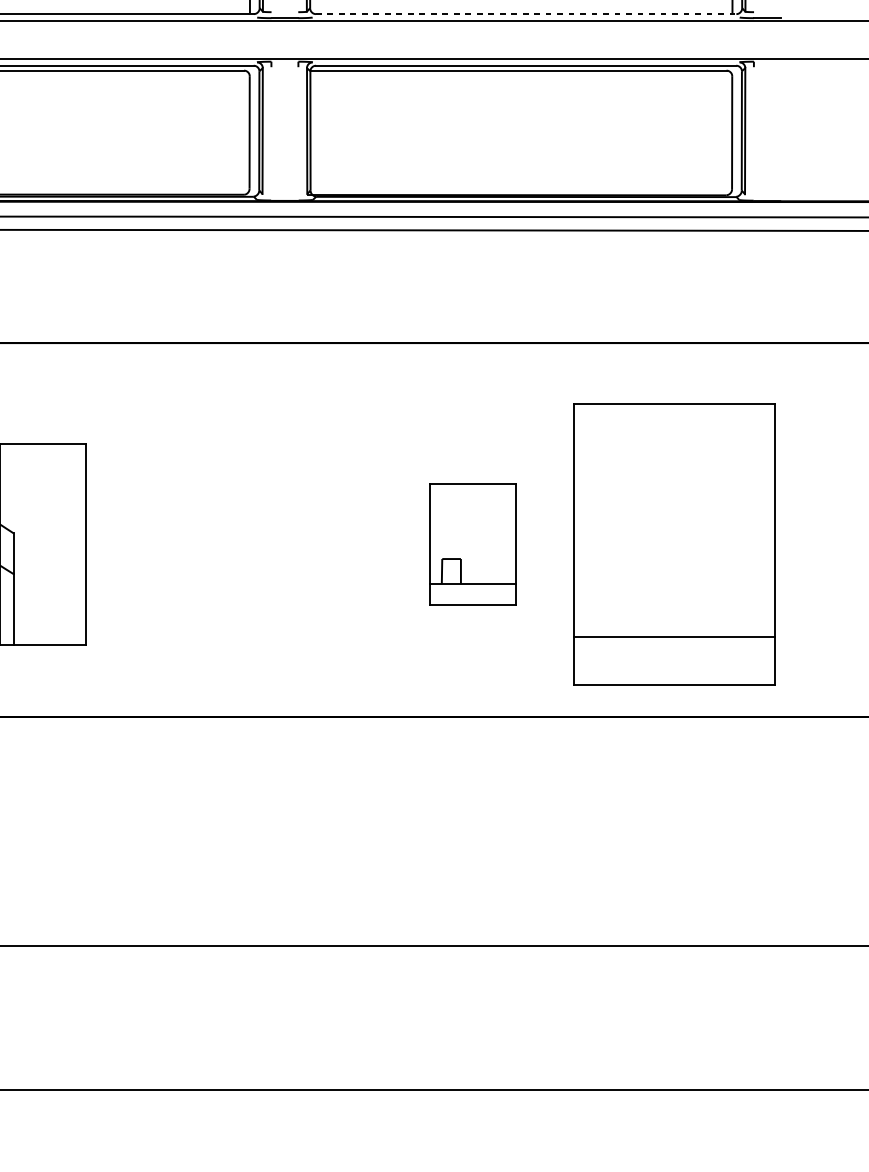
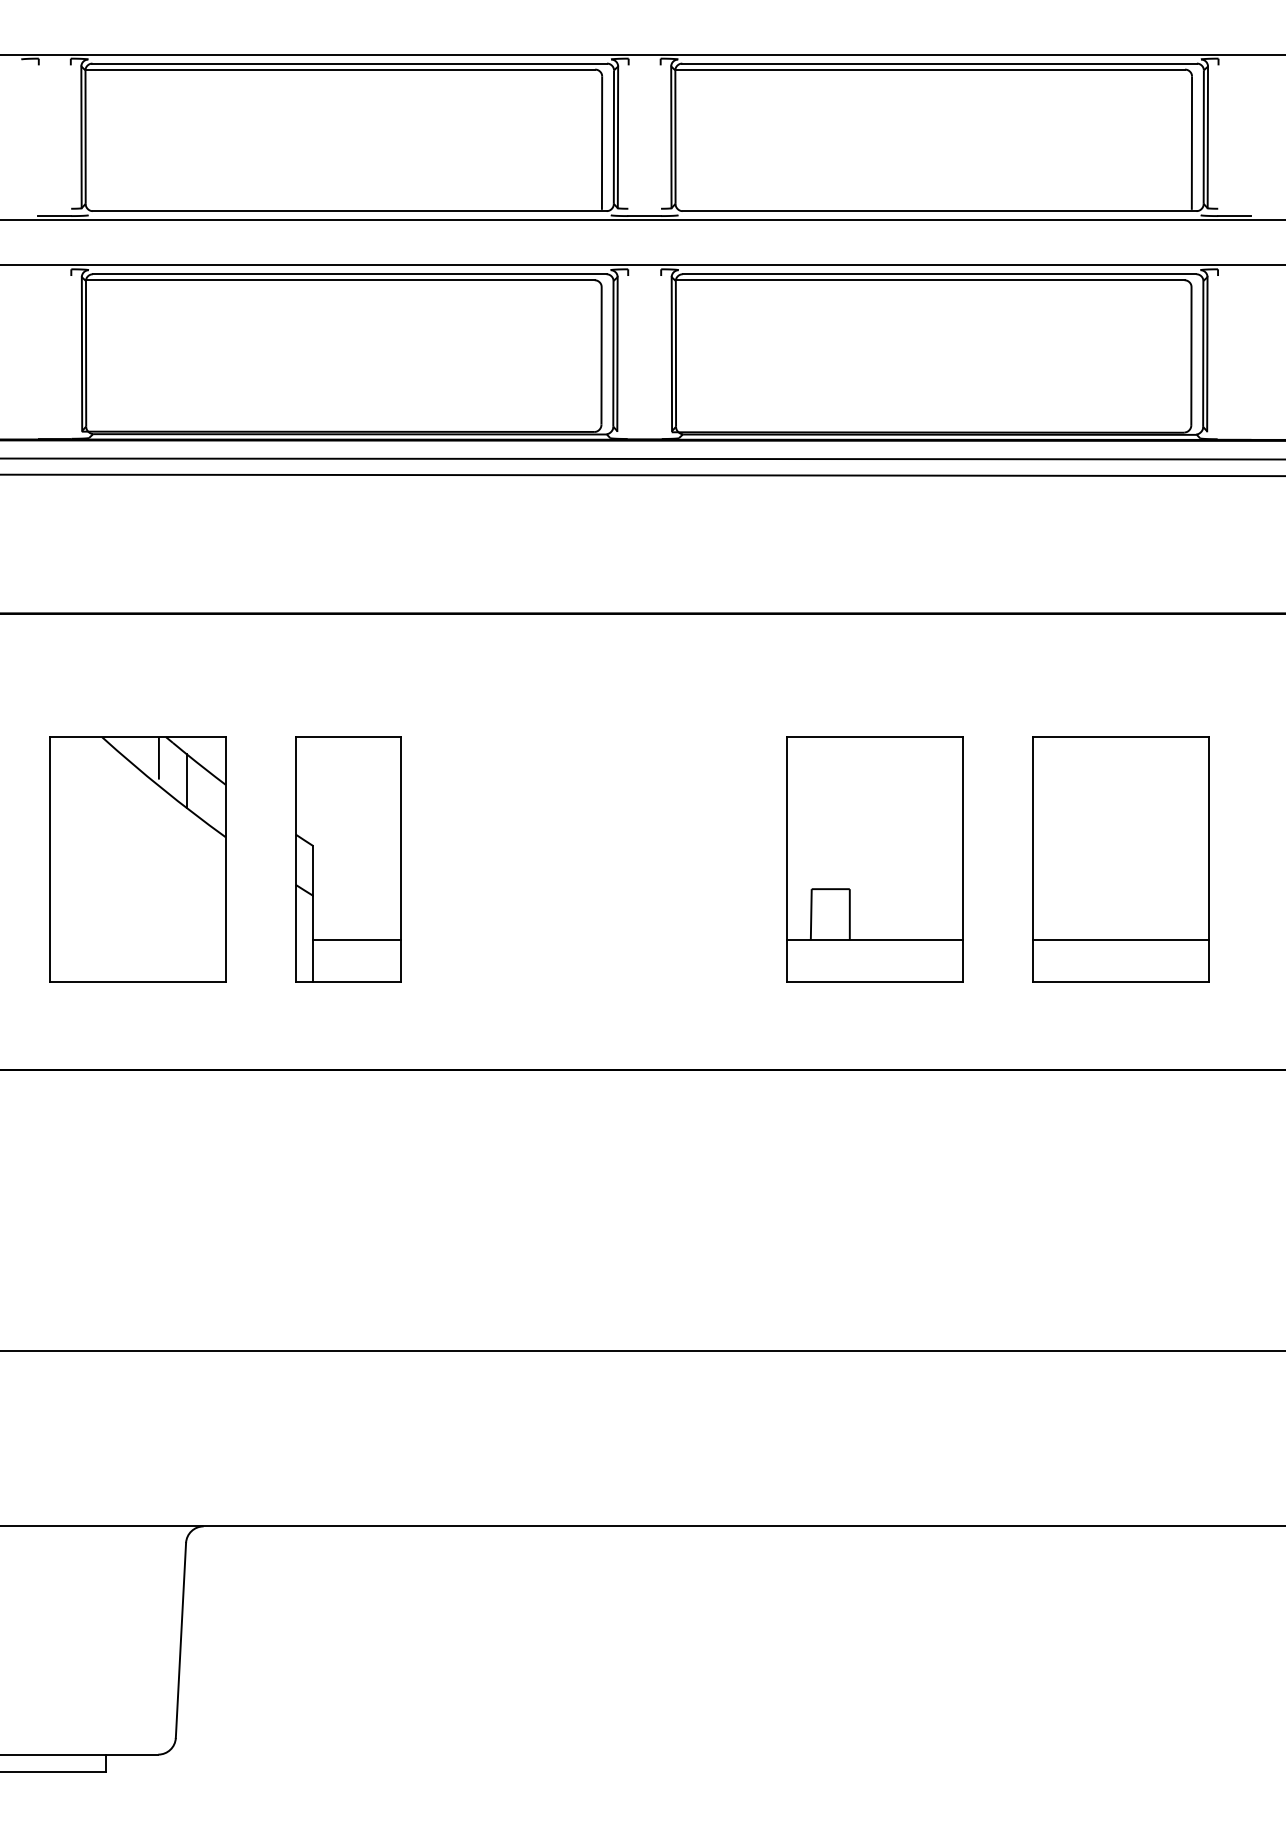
line: (526, 14) -> (939, 211), dashed -> solid
part: (472, 544) -> (874, 859), size x1.67
part: (674, 544) -> (1120, 859), size x0.71
line: (49, 610) -> (357, 940), added

